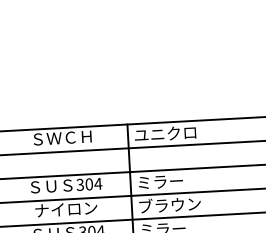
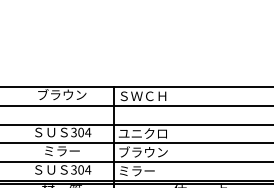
text: (164, 133) -> (142, 95), ユニクロ -> ＳＷＣＨ
text: (63, 137) -> (62, 94), ＳＷＣＨ -> ブラウン
text: (167, 181) -> (142, 133), ミラー -> ユニクロ
text: (65, 209) -> (61, 151), ナイロン -> ミラー

